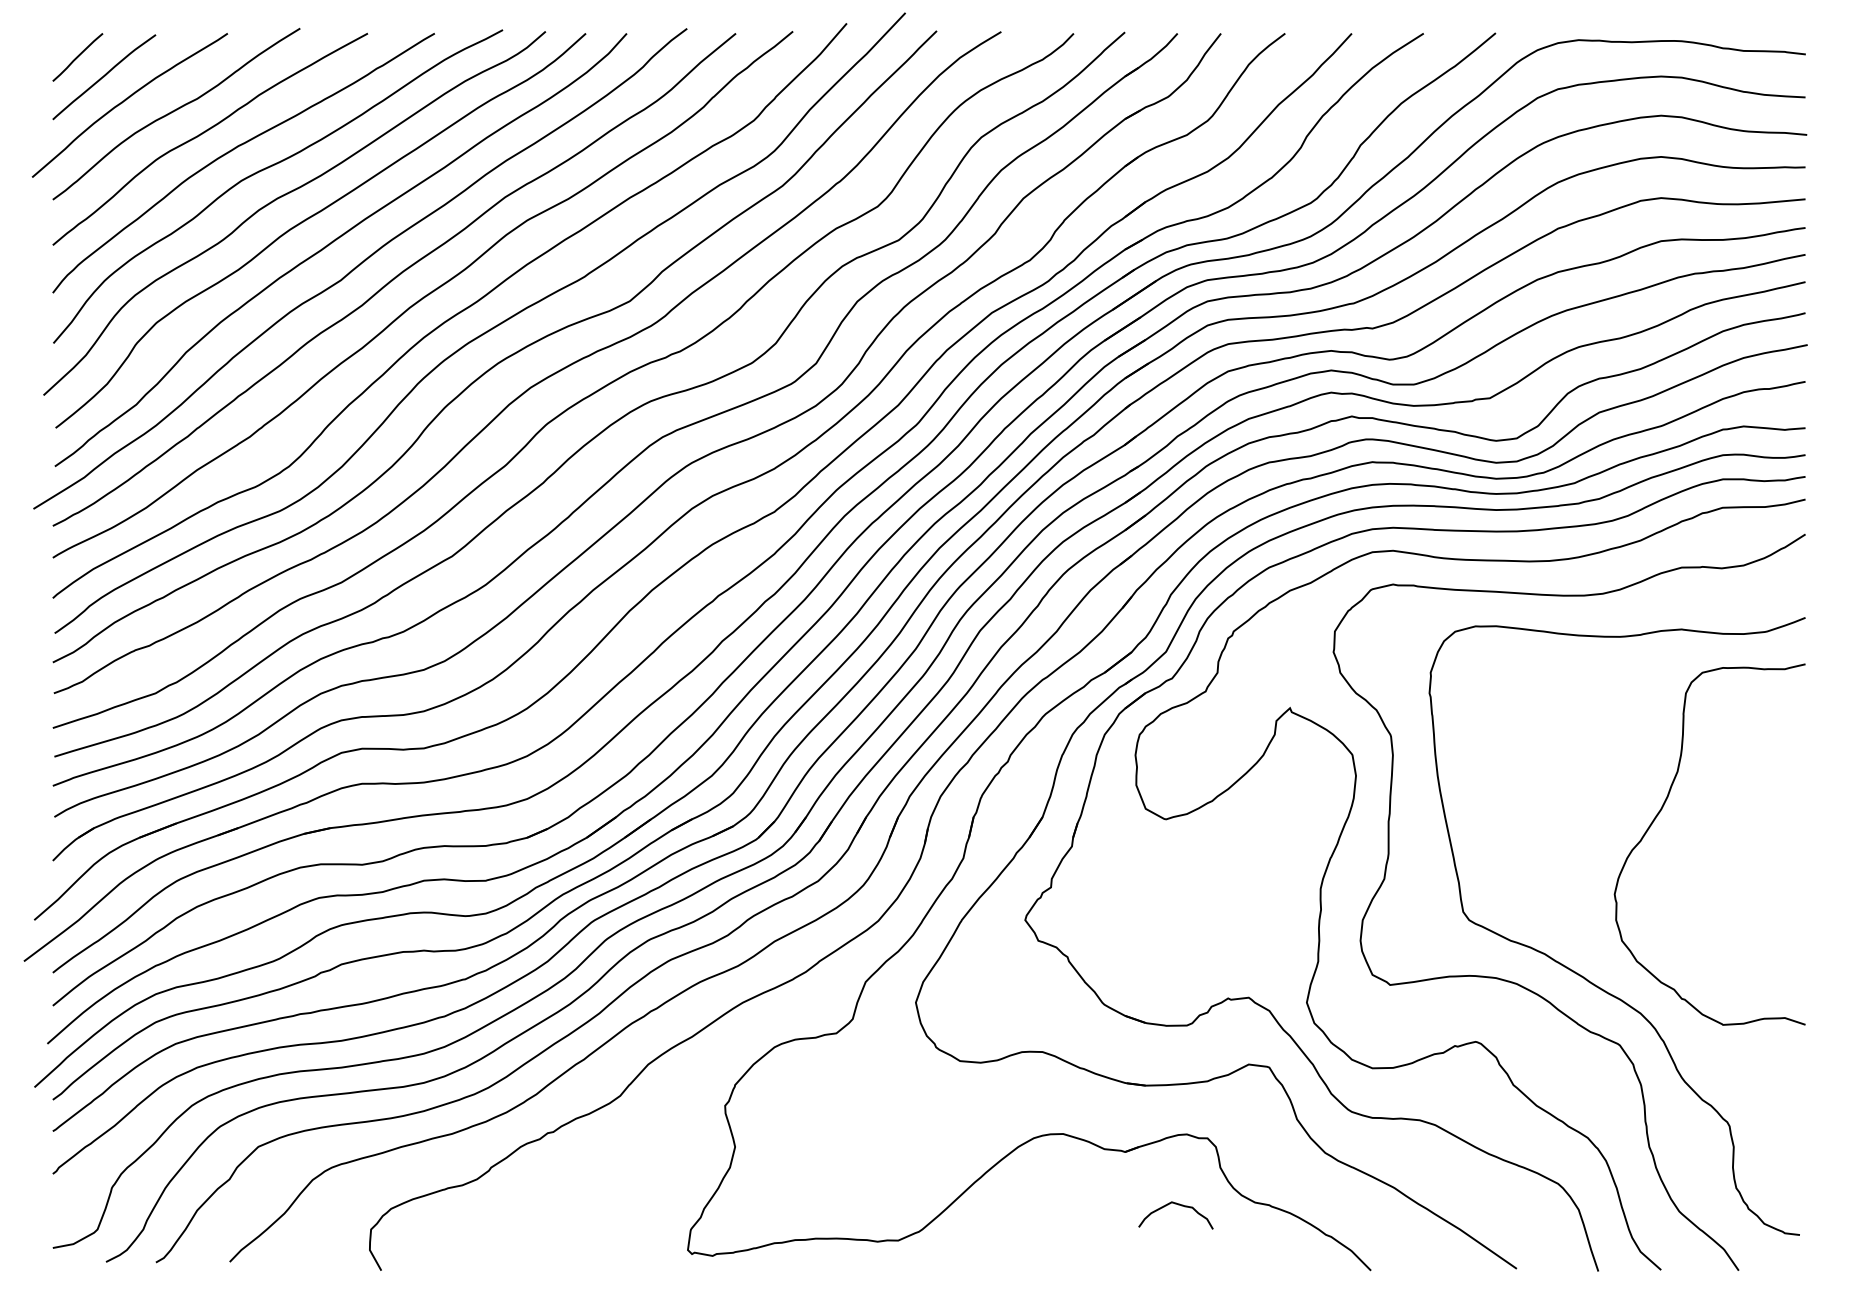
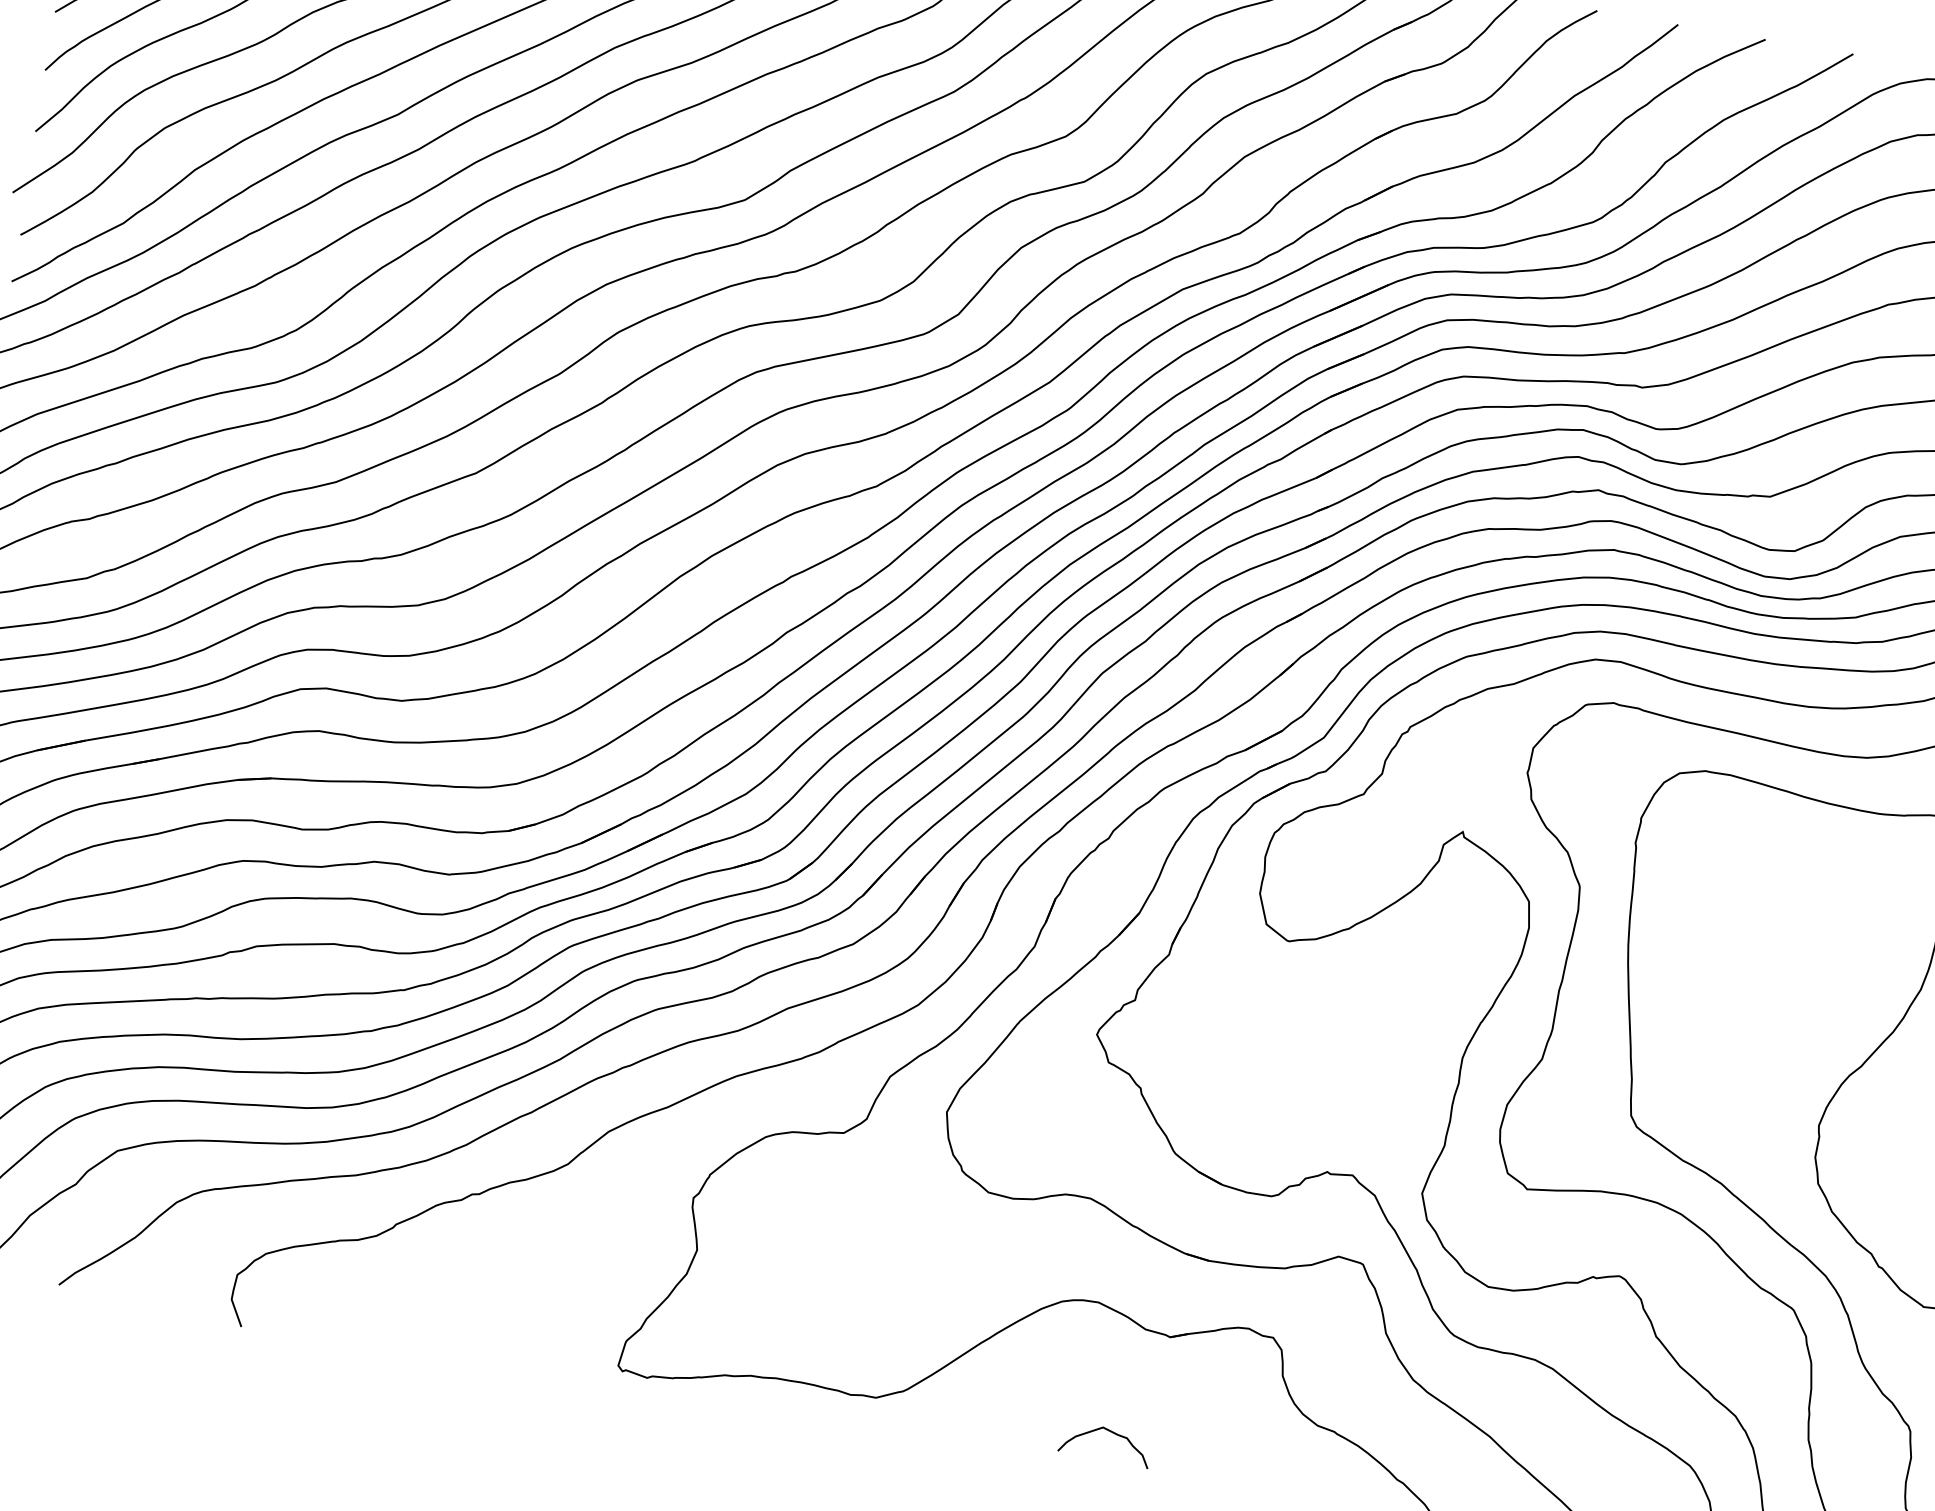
curve: (1178, 1205) -> (1110, 1432), moved

